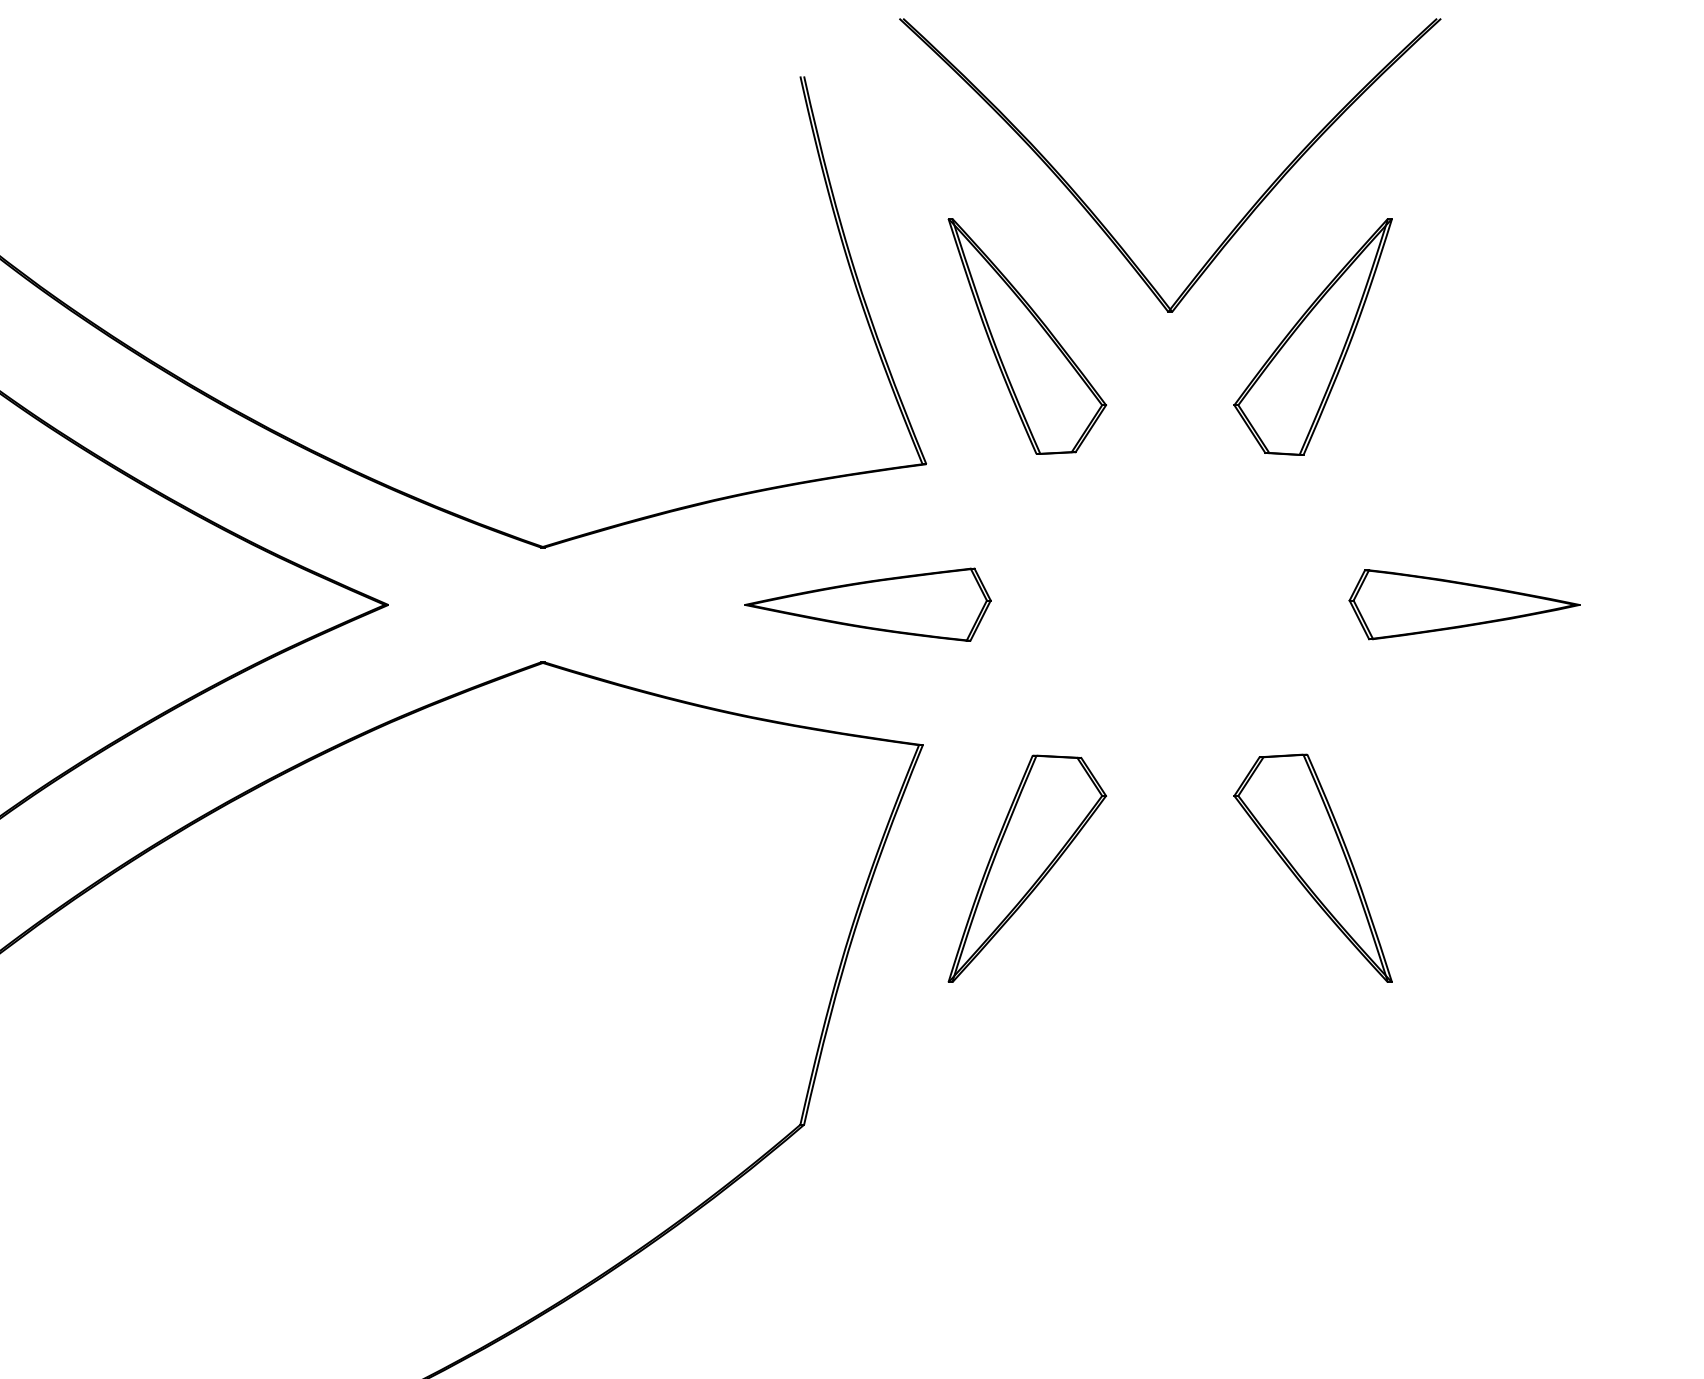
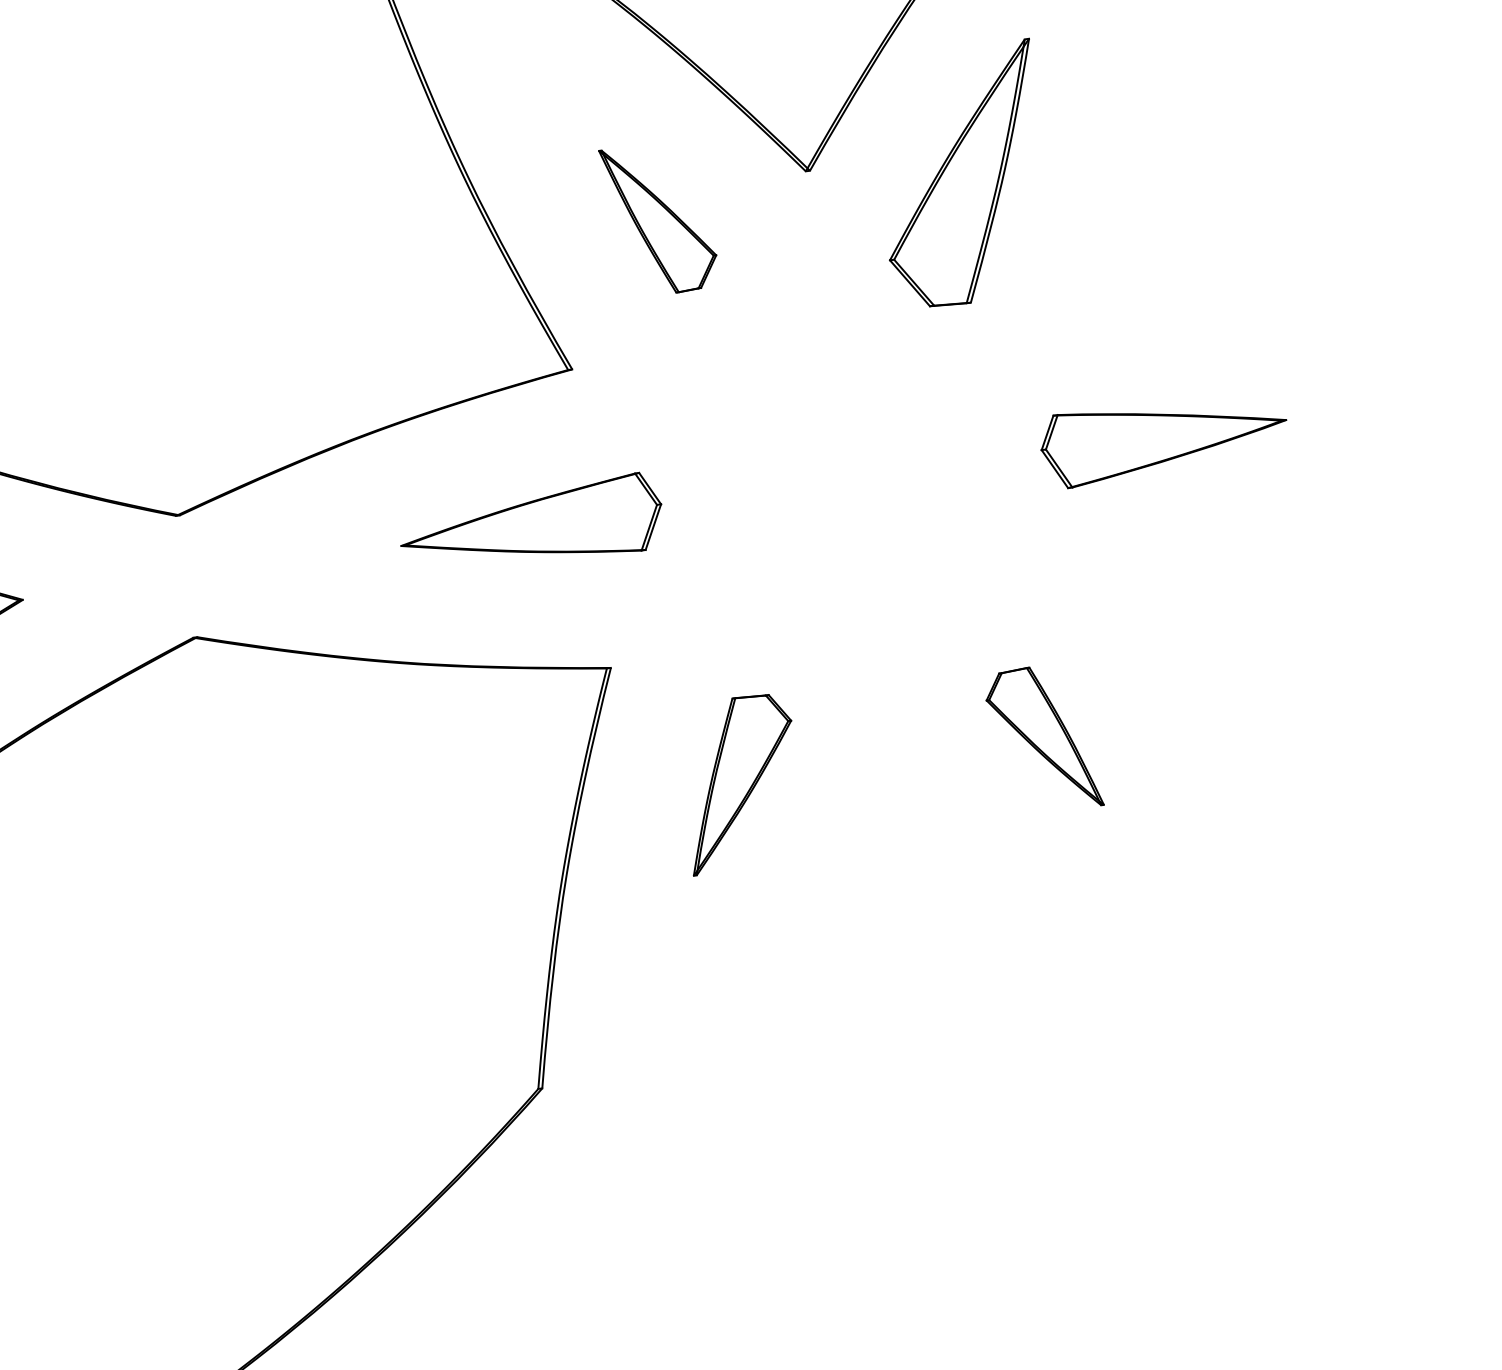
part: (1026, 336) -> (659, 218), size x0.6
part: (1312, 867) -> (1042, 738), size x0.6
part: (1027, 868) -> (740, 782), size x0.7

